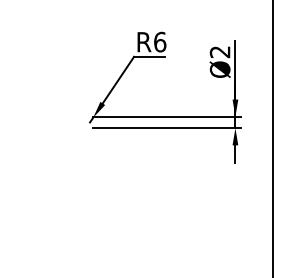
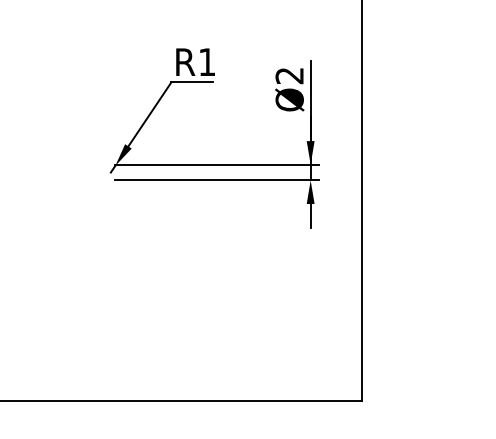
text: (159, 42) -> (206, 62), R6 -> R1

